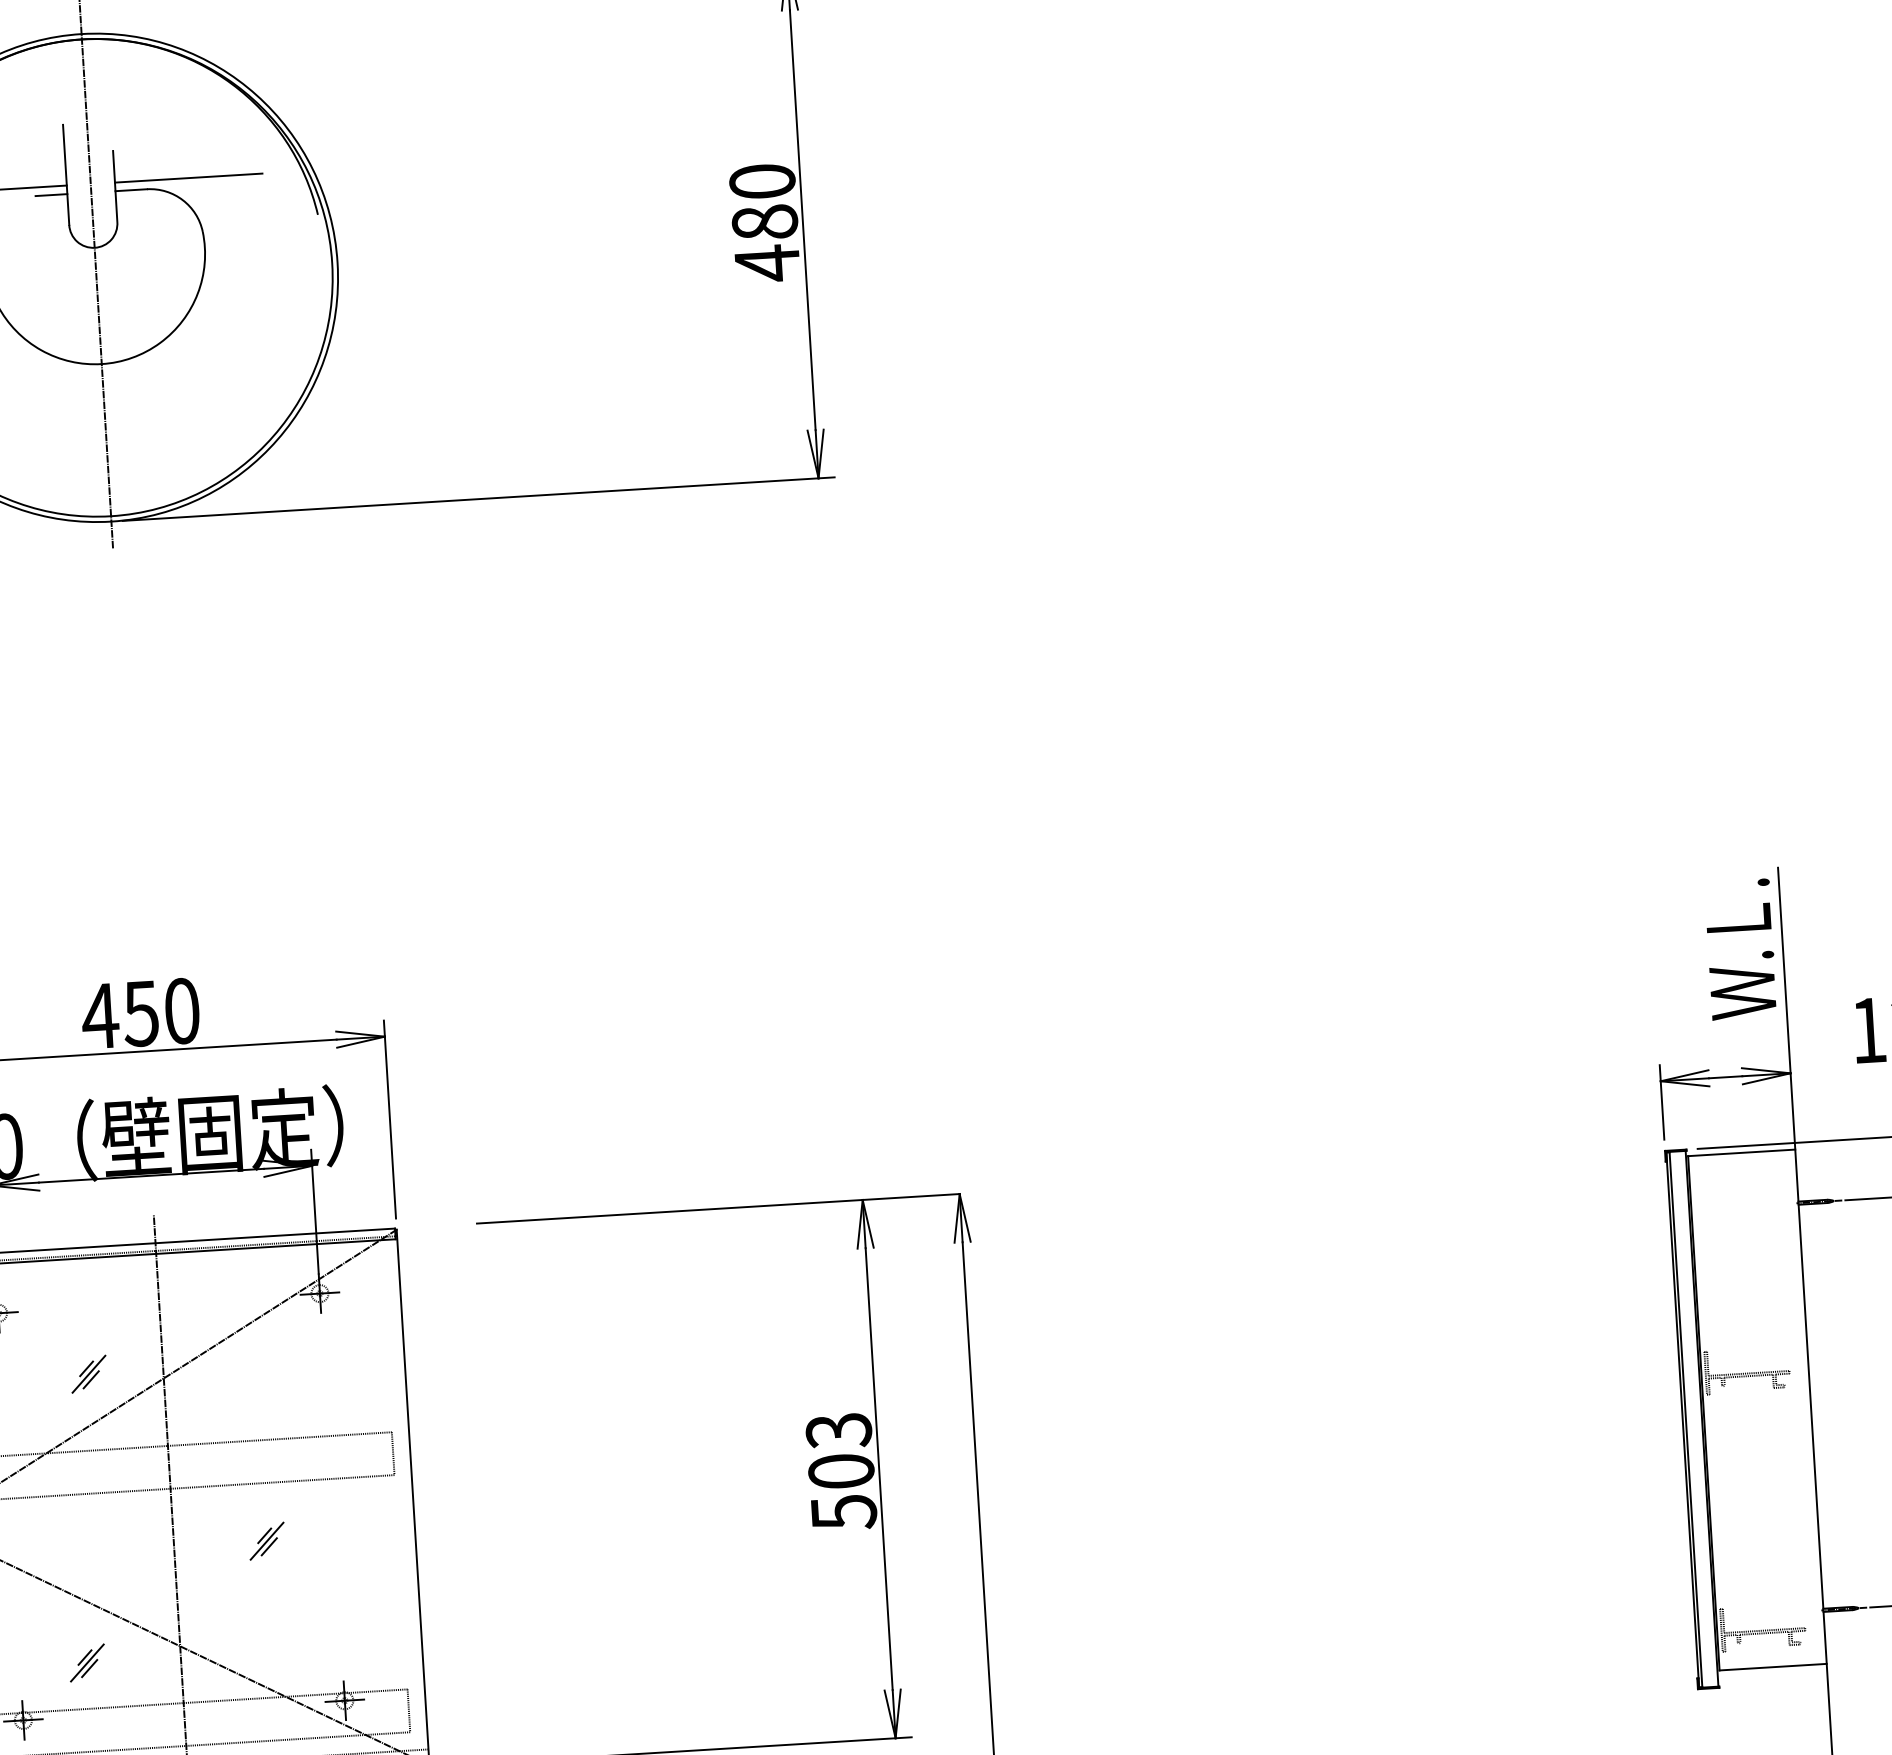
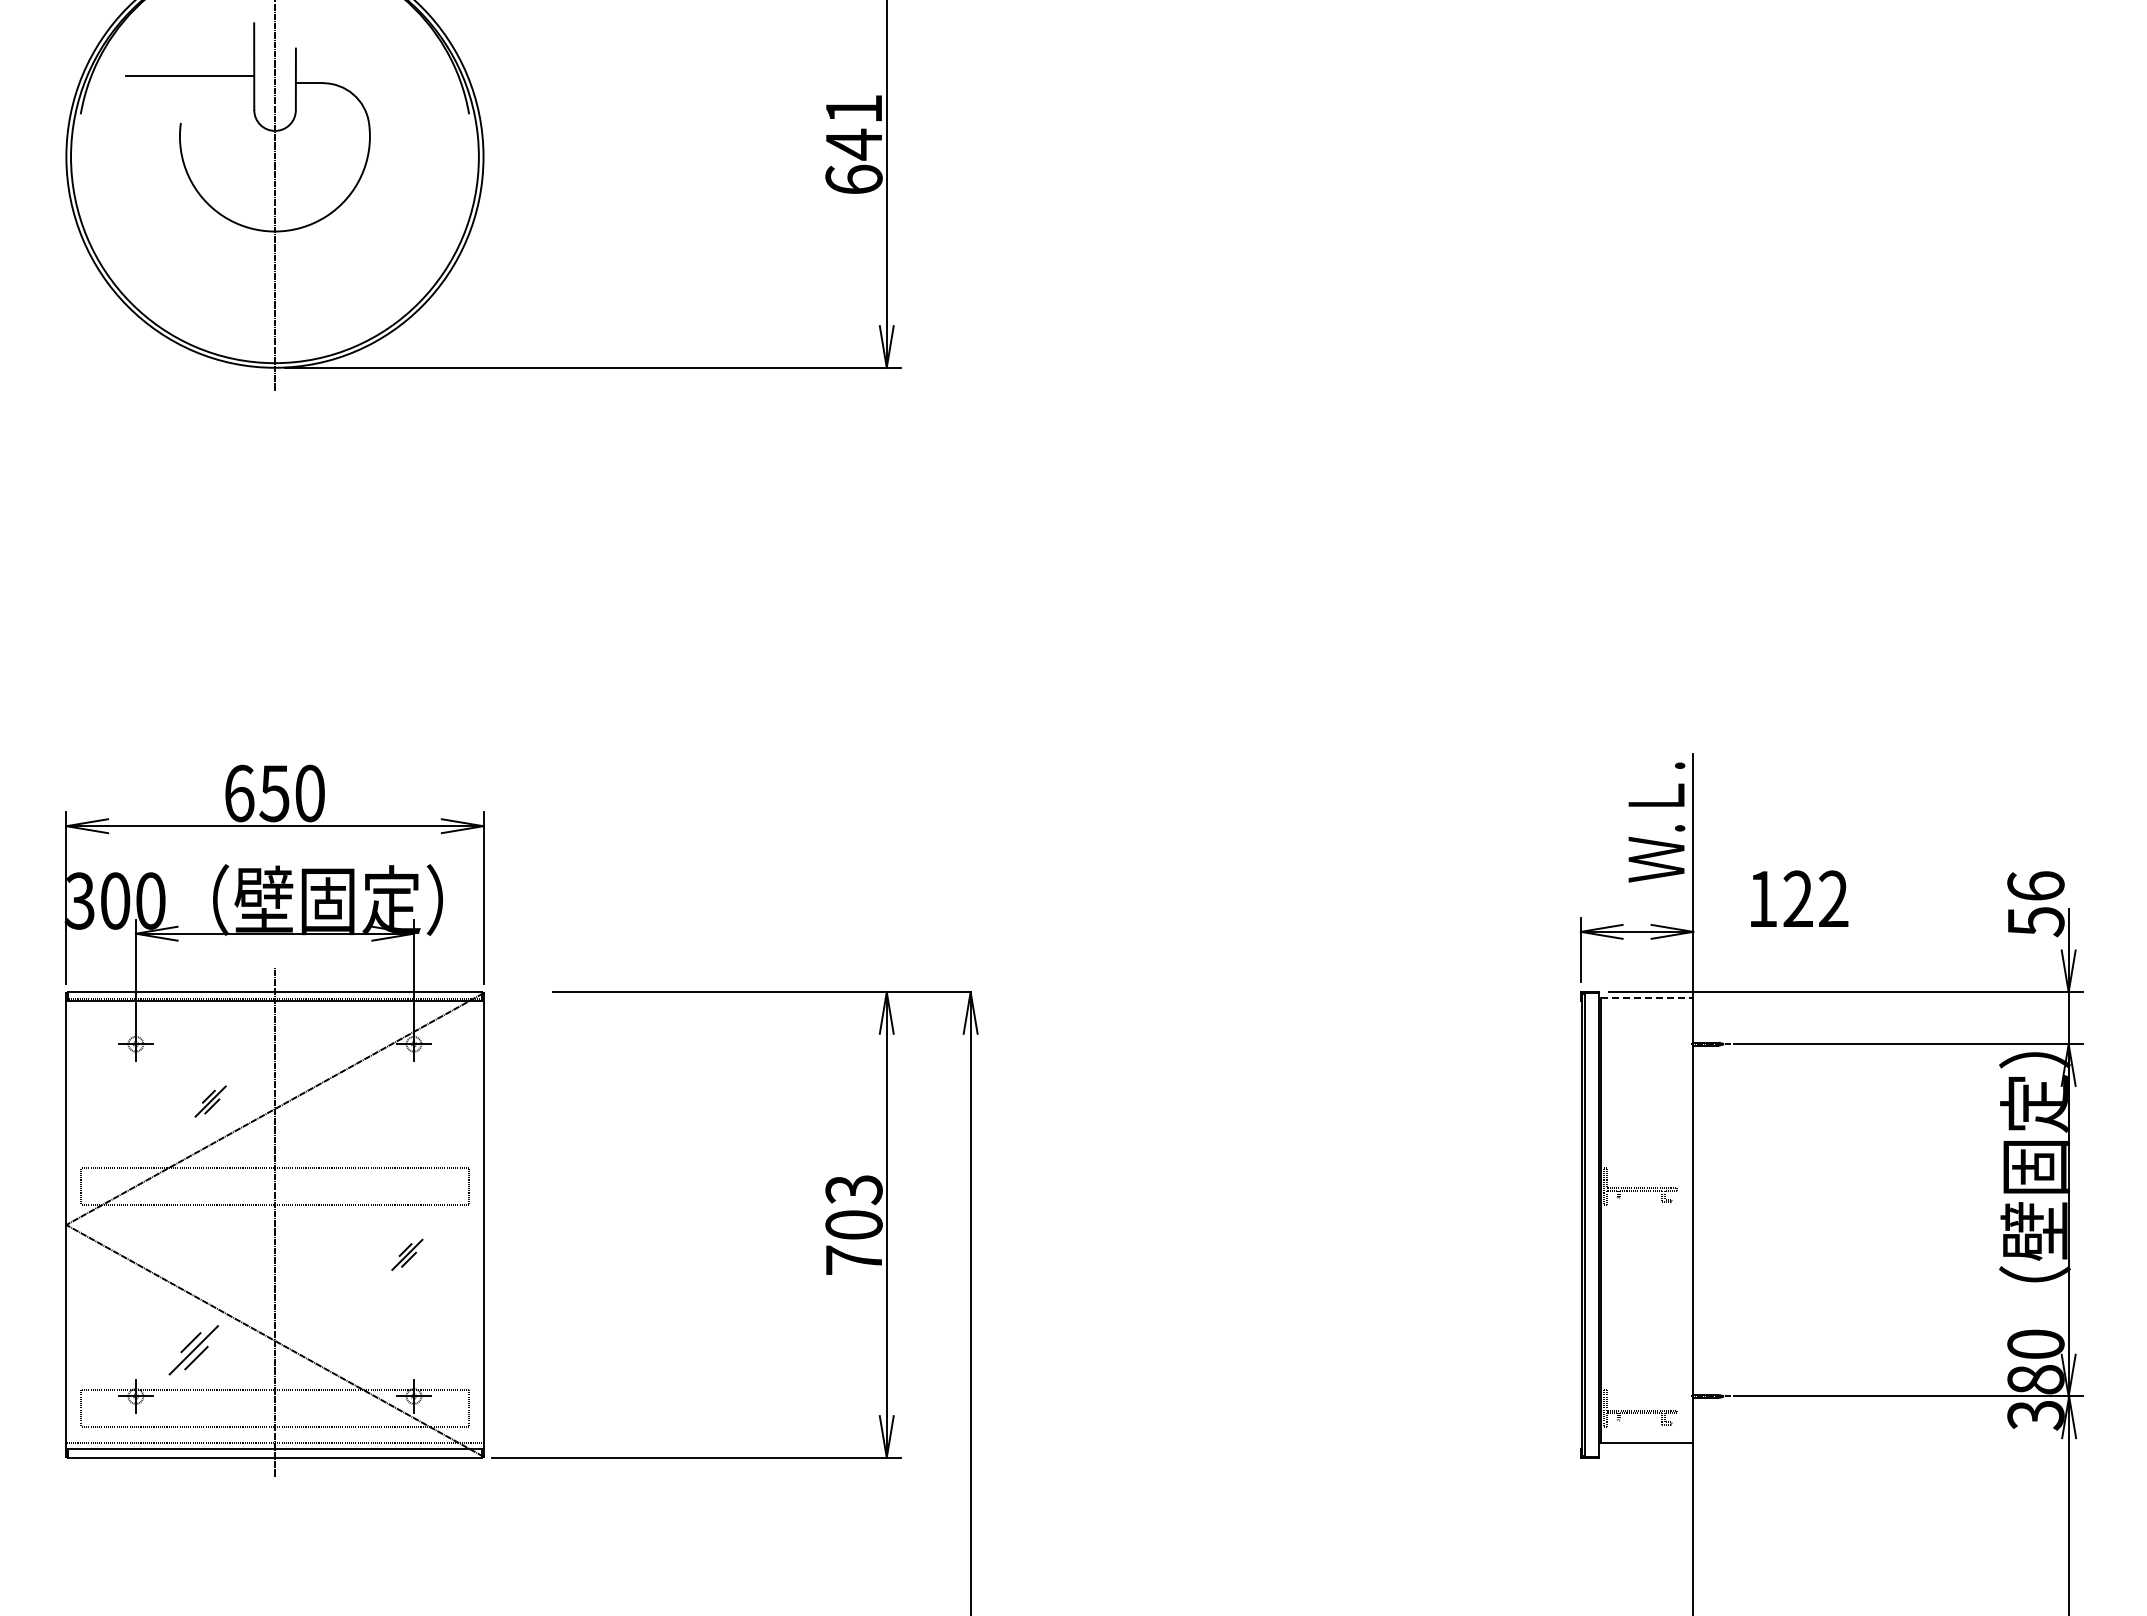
line: (188, 177) -> (359, 75), removed
line: (51, 195) -> (240, 83), removed
text: (764, 223) -> (853, 145), 480 -> 641
text: (100, 1016) -> (239, 793), 450 -> 650
line: (1742, 1152) -> (1647, 997), solid -> dashed
text: (844, 1512) -> (854, 1260), 503 -> 703
part: (267, 1540) -> (407, 1254), moved
part: (87, 1663) -> (194, 1350), size x1.6

